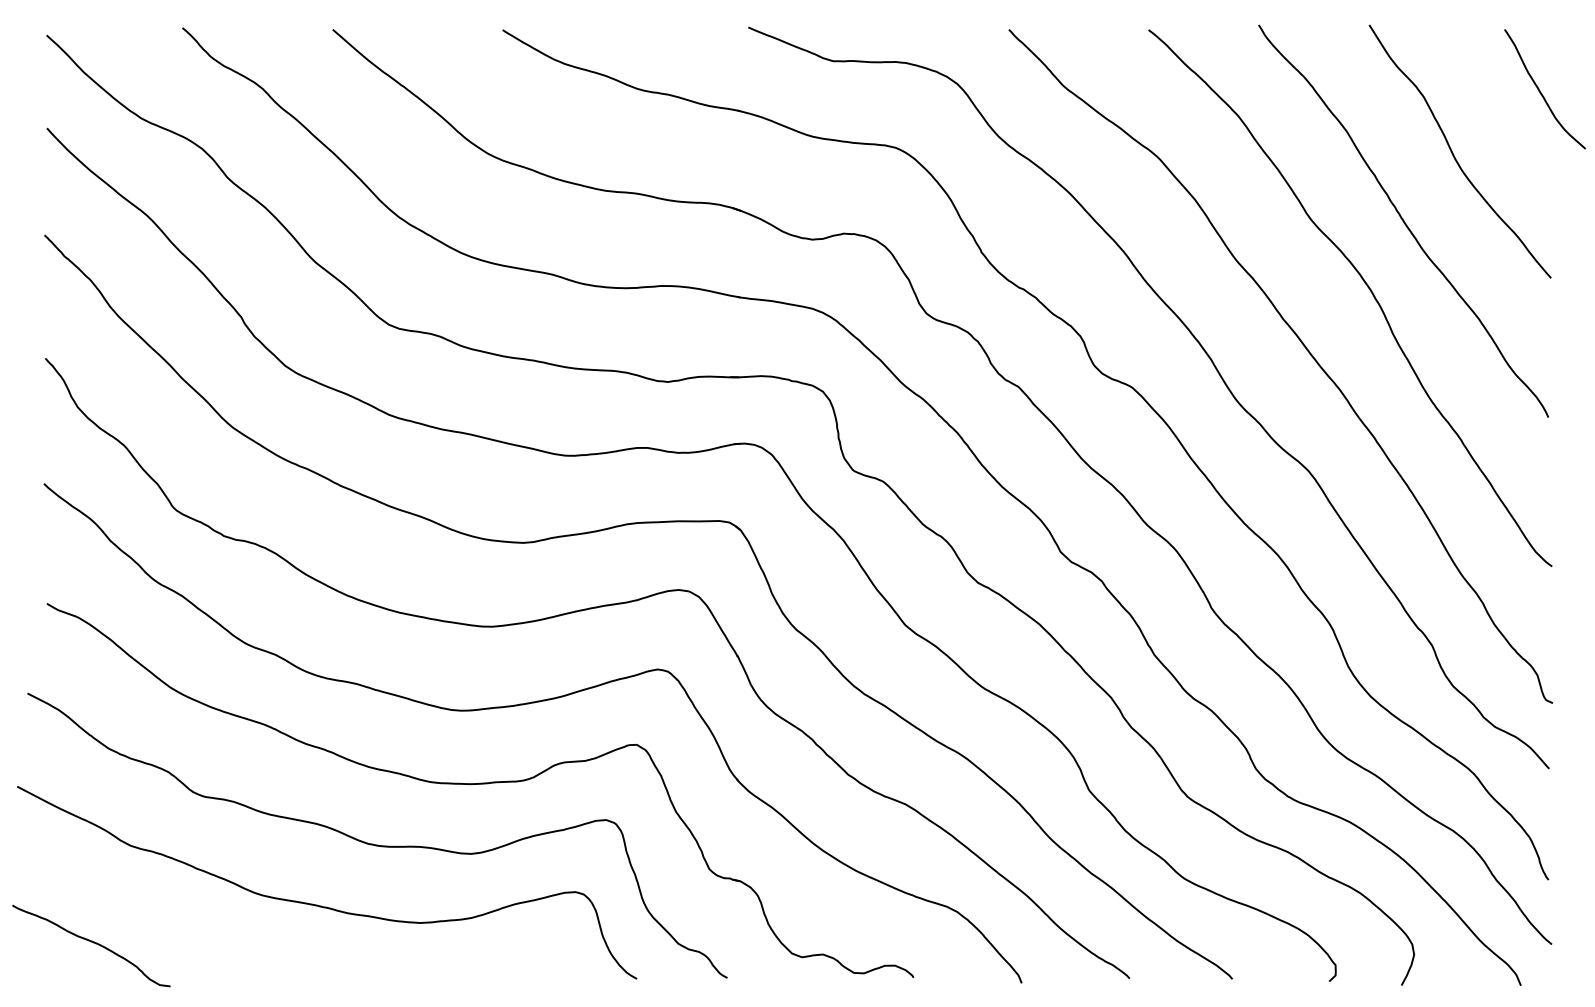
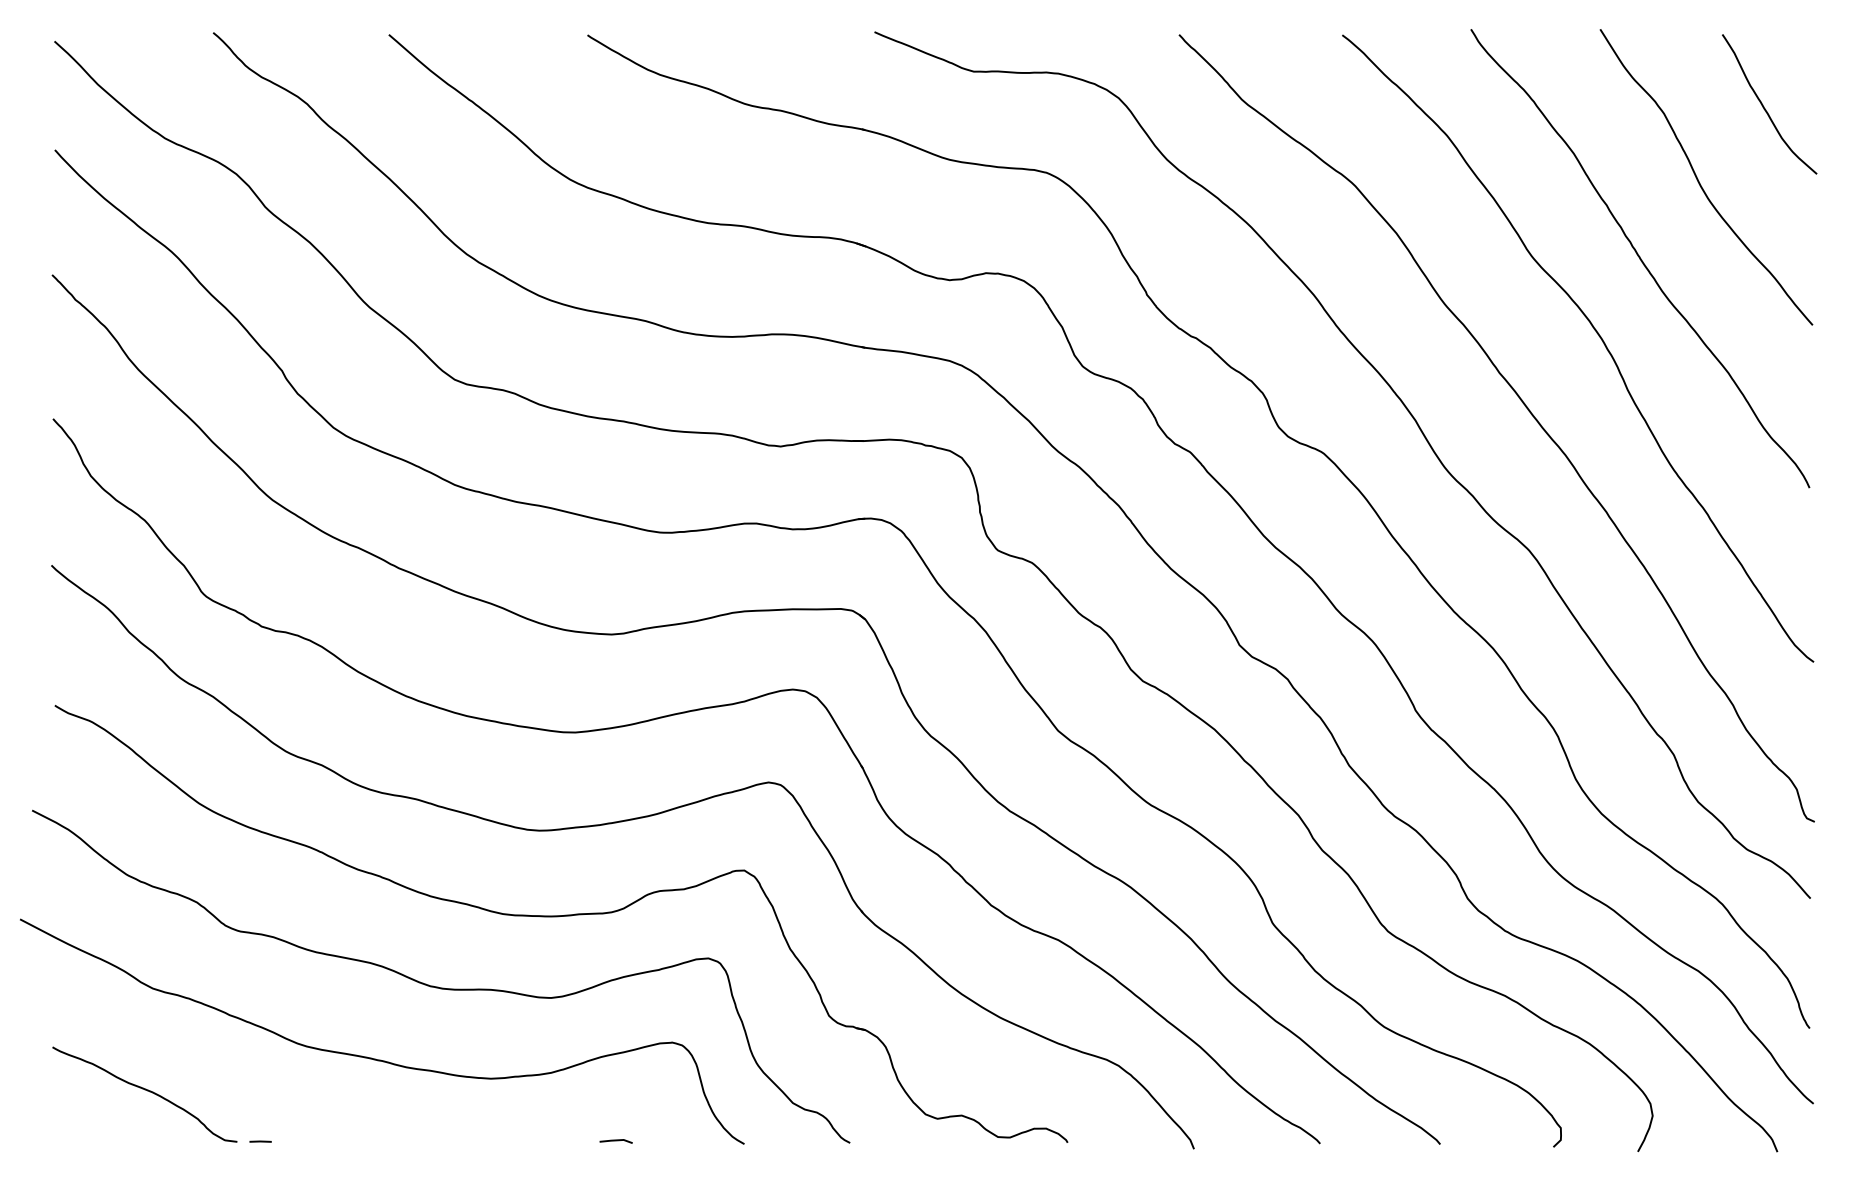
curve: (1540, 91) -> (1764, 106), moved
curve: (91, 942) -> (144, 1090), moved
line: (222, 976) -> (260, 1141), added
line: (526, 976) -> (615, 1141), added

